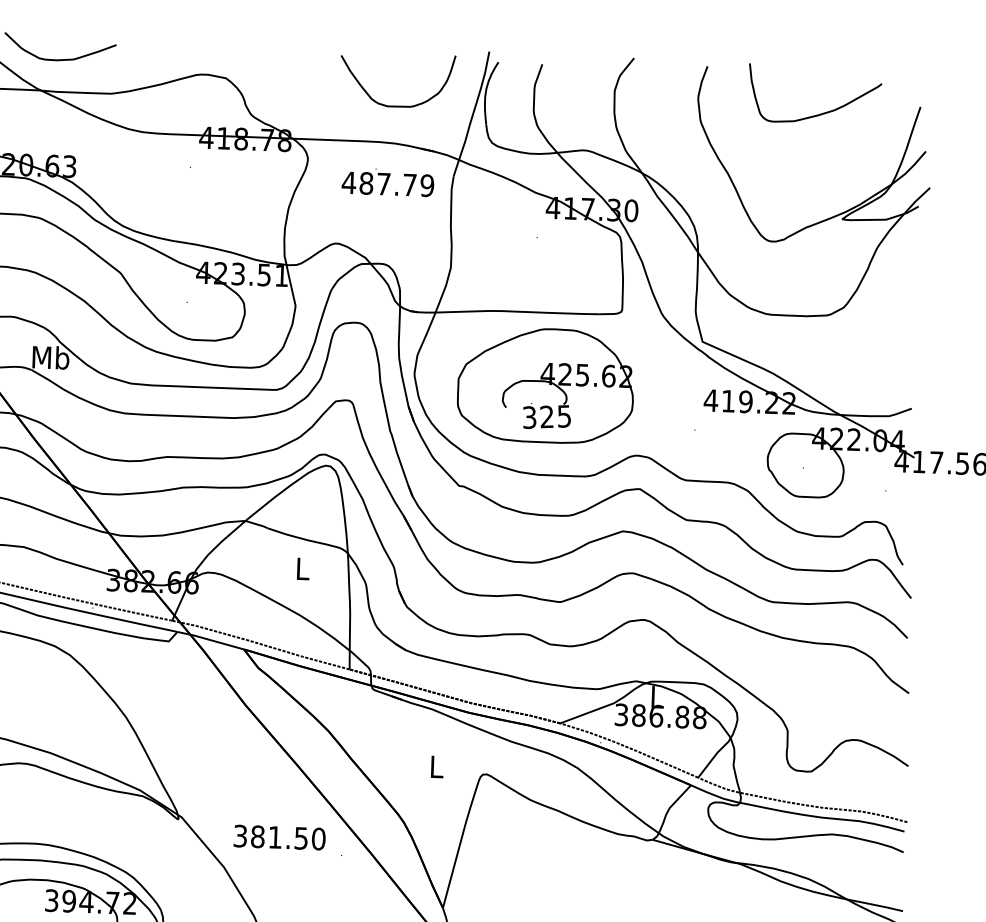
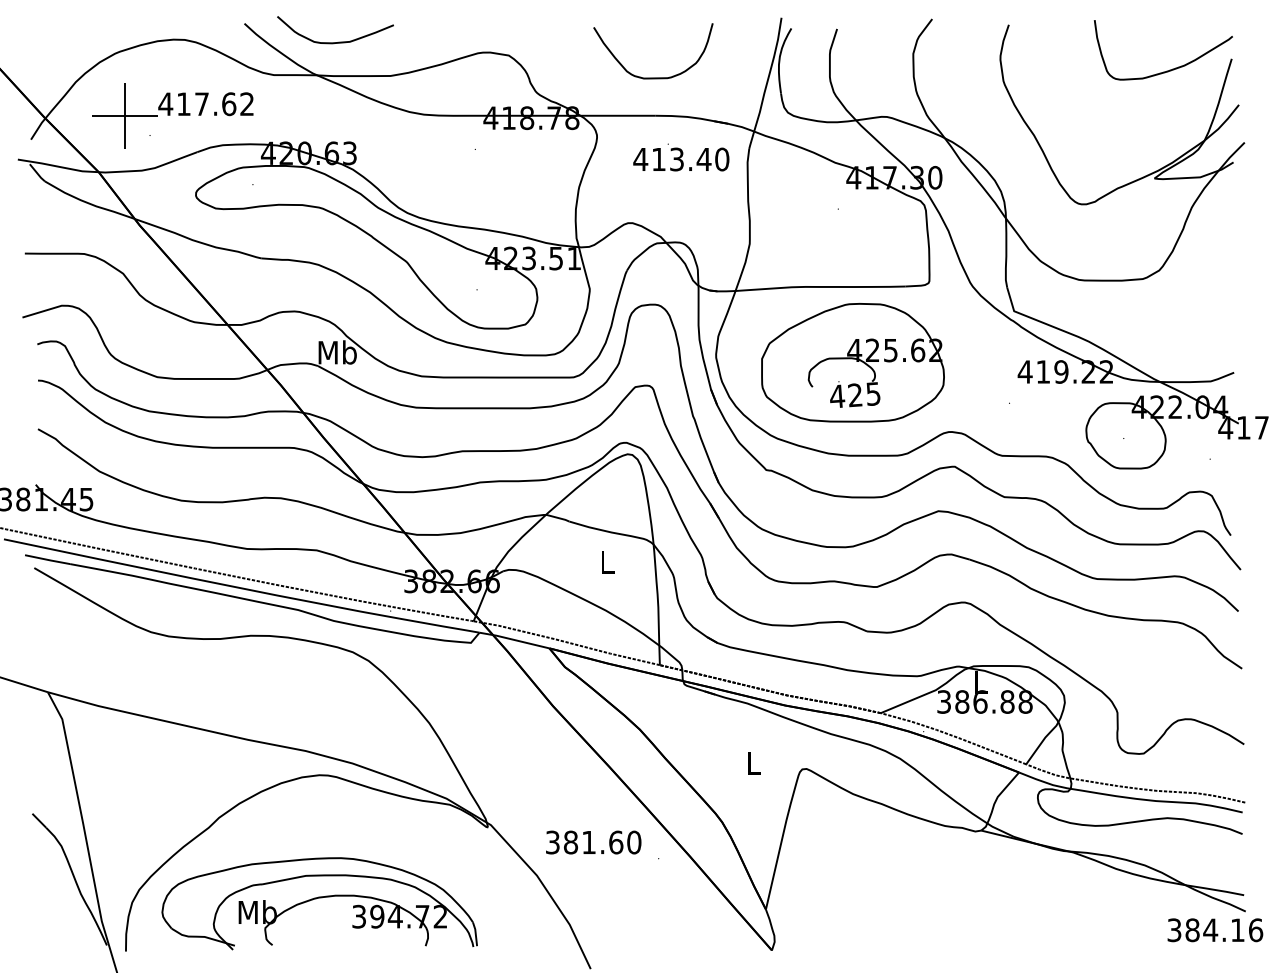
curve: (396, 105) -> (653, 77), moved
curve: (820, 113) -> (1169, 69), moved
text: (396, 184) -> (690, 159), 487.79 -> 413.40
text: (529, 417) -> (837, 396), 325 -> 425
text: (301, 838) -> (616, 842), 381.50 -> 381.60

